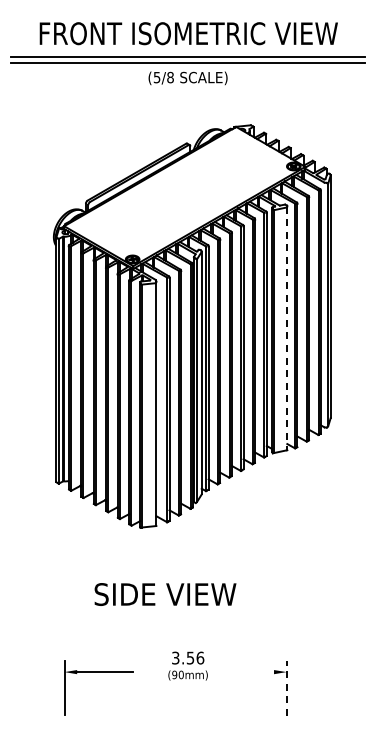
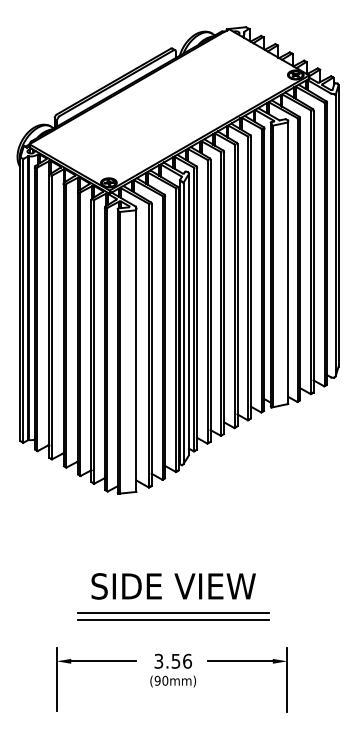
line: (287, 328) -> (288, 262), dashed -> solid
text: (165, 594) -> (173, 586), moved
line: (188, 630) -> (173, 613), added
line: (188, 636) -> (173, 620), added
text: (187, 665) -> (172, 669), moved
part: (98, 672) -> (95, 661), moved
line: (246, 672) -> (240, 661), added
line: (286, 687) -> (287, 679), dashed -> solid

